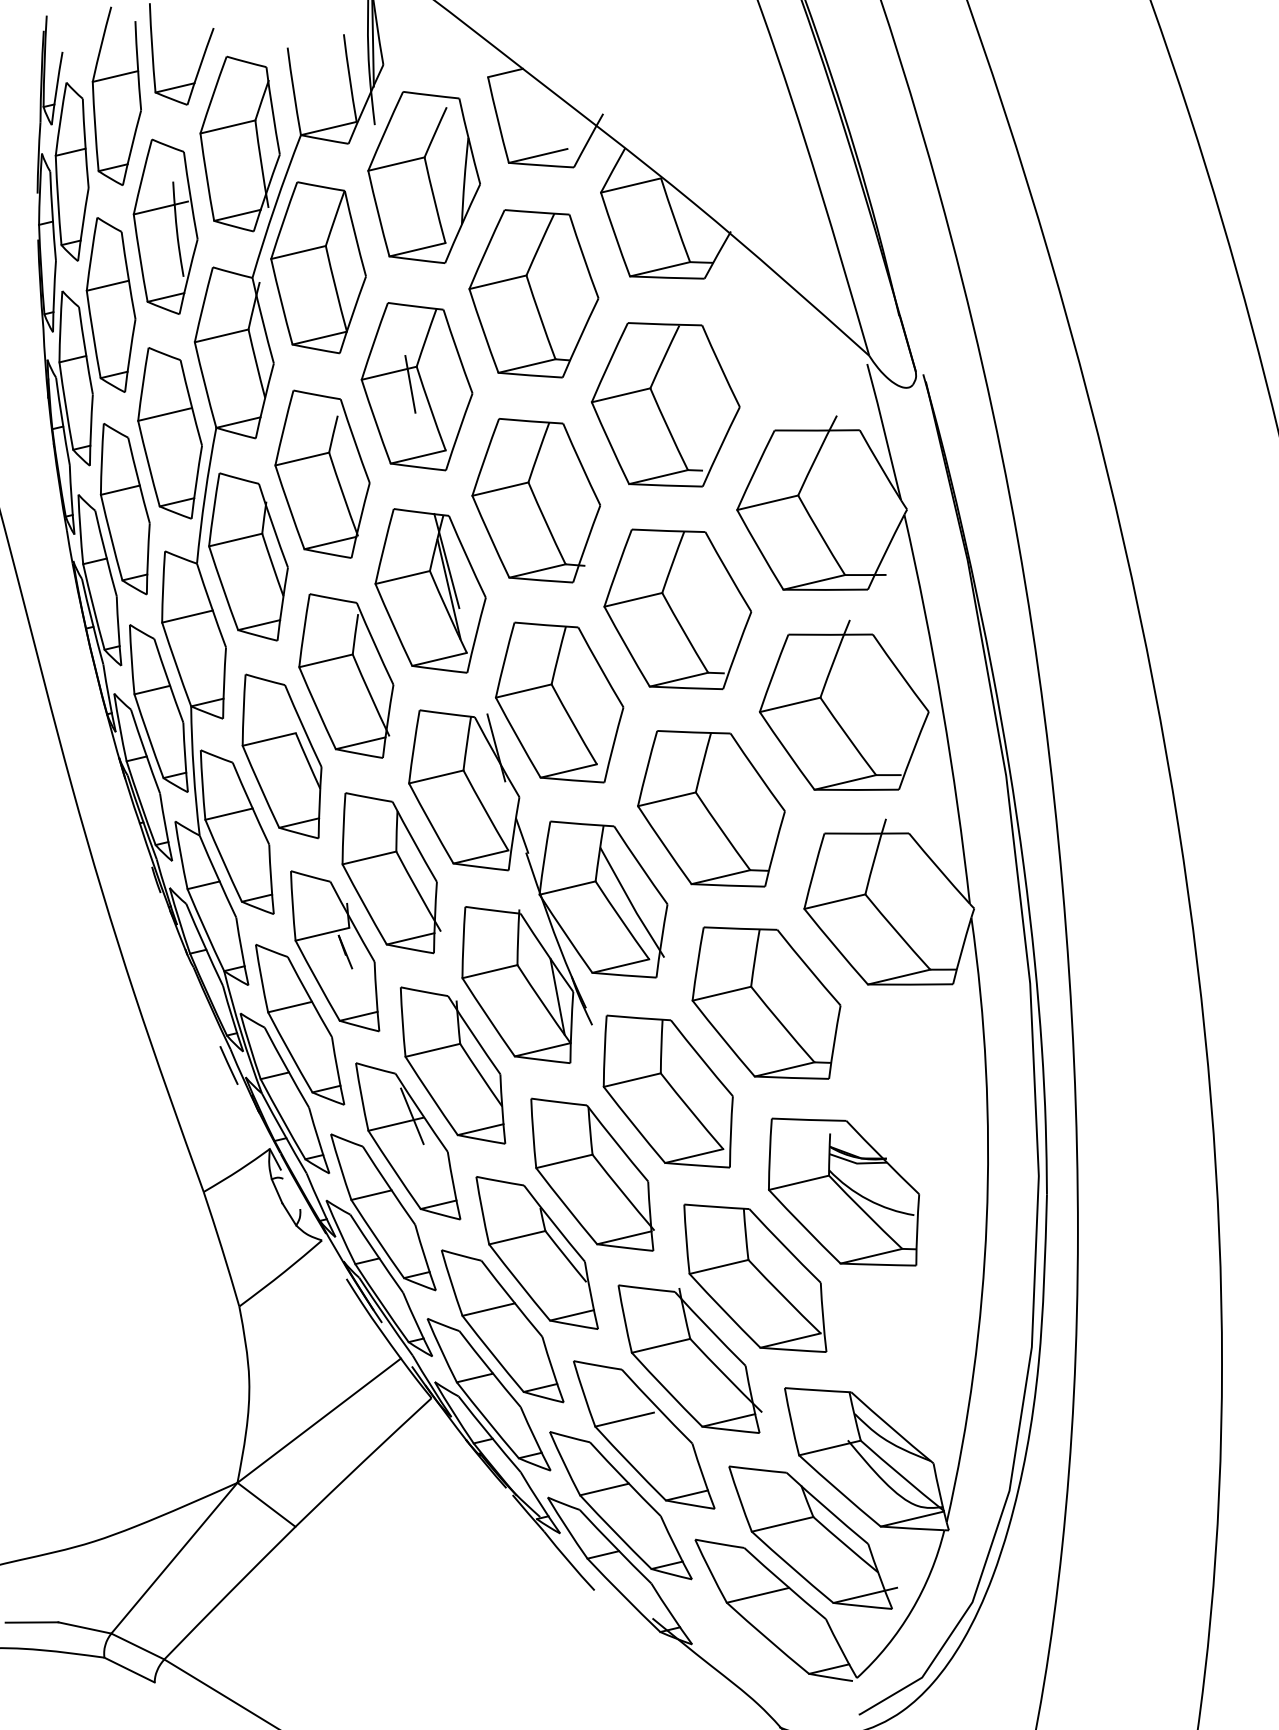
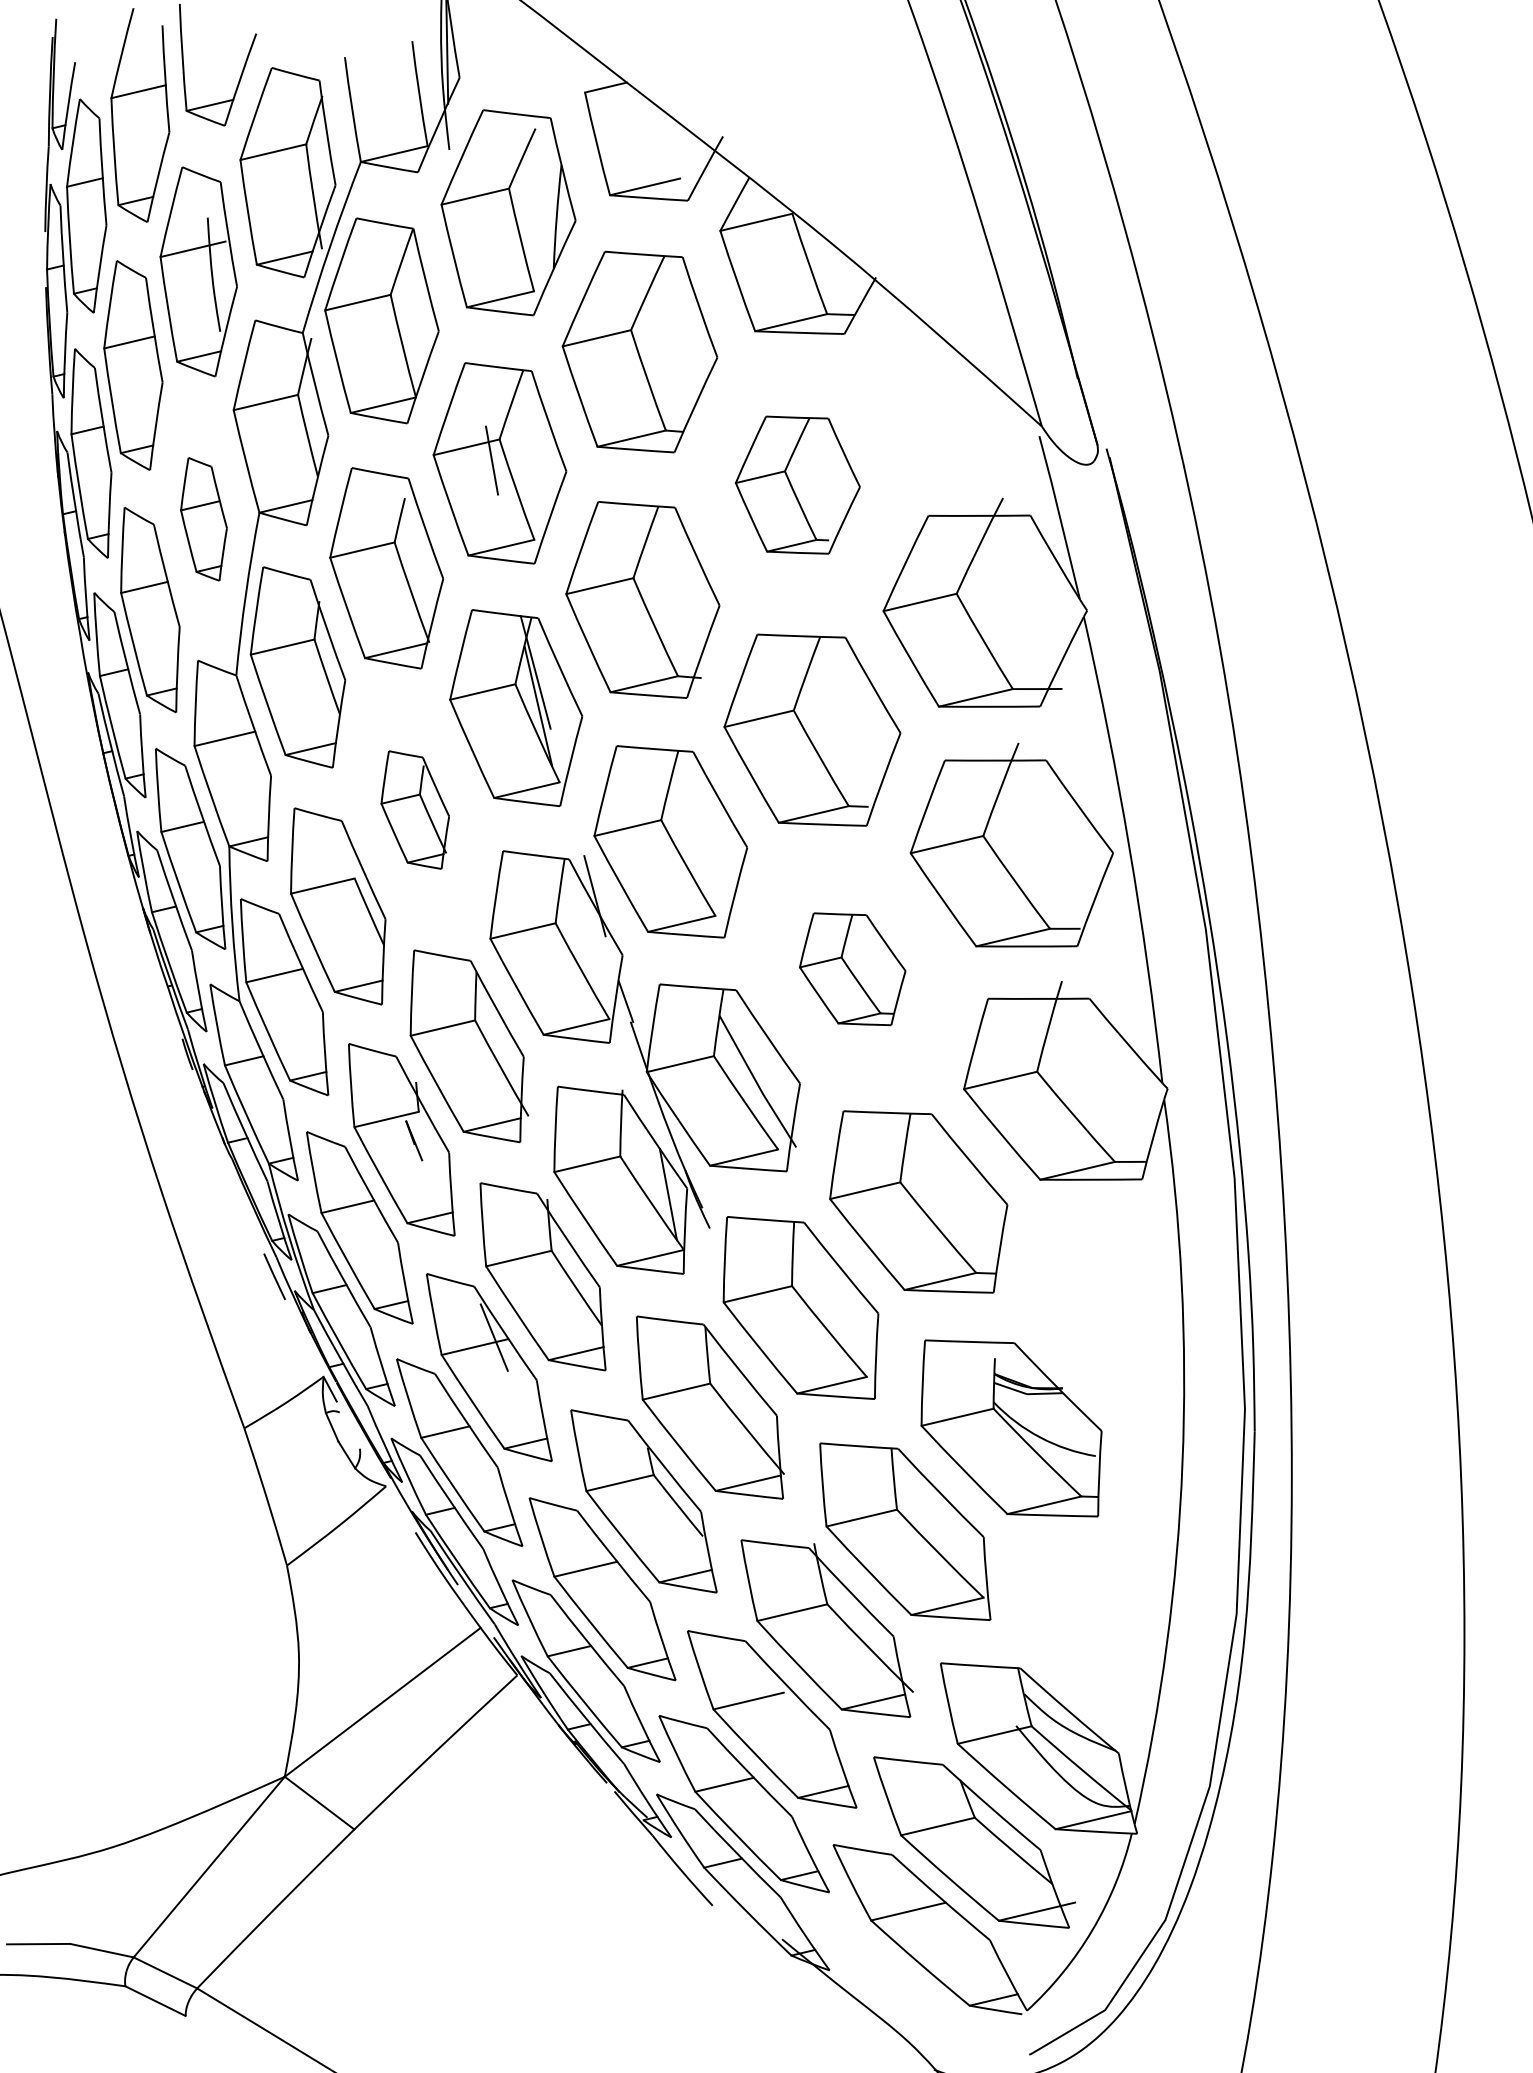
part: (665, 404) -> (797, 484), size x0.7
part: (169, 433) -> (203, 519), size x0.6
part: (346, 675) -> (415, 809), size x0.6
part: (711, 808) -> (852, 968), size x0.6

